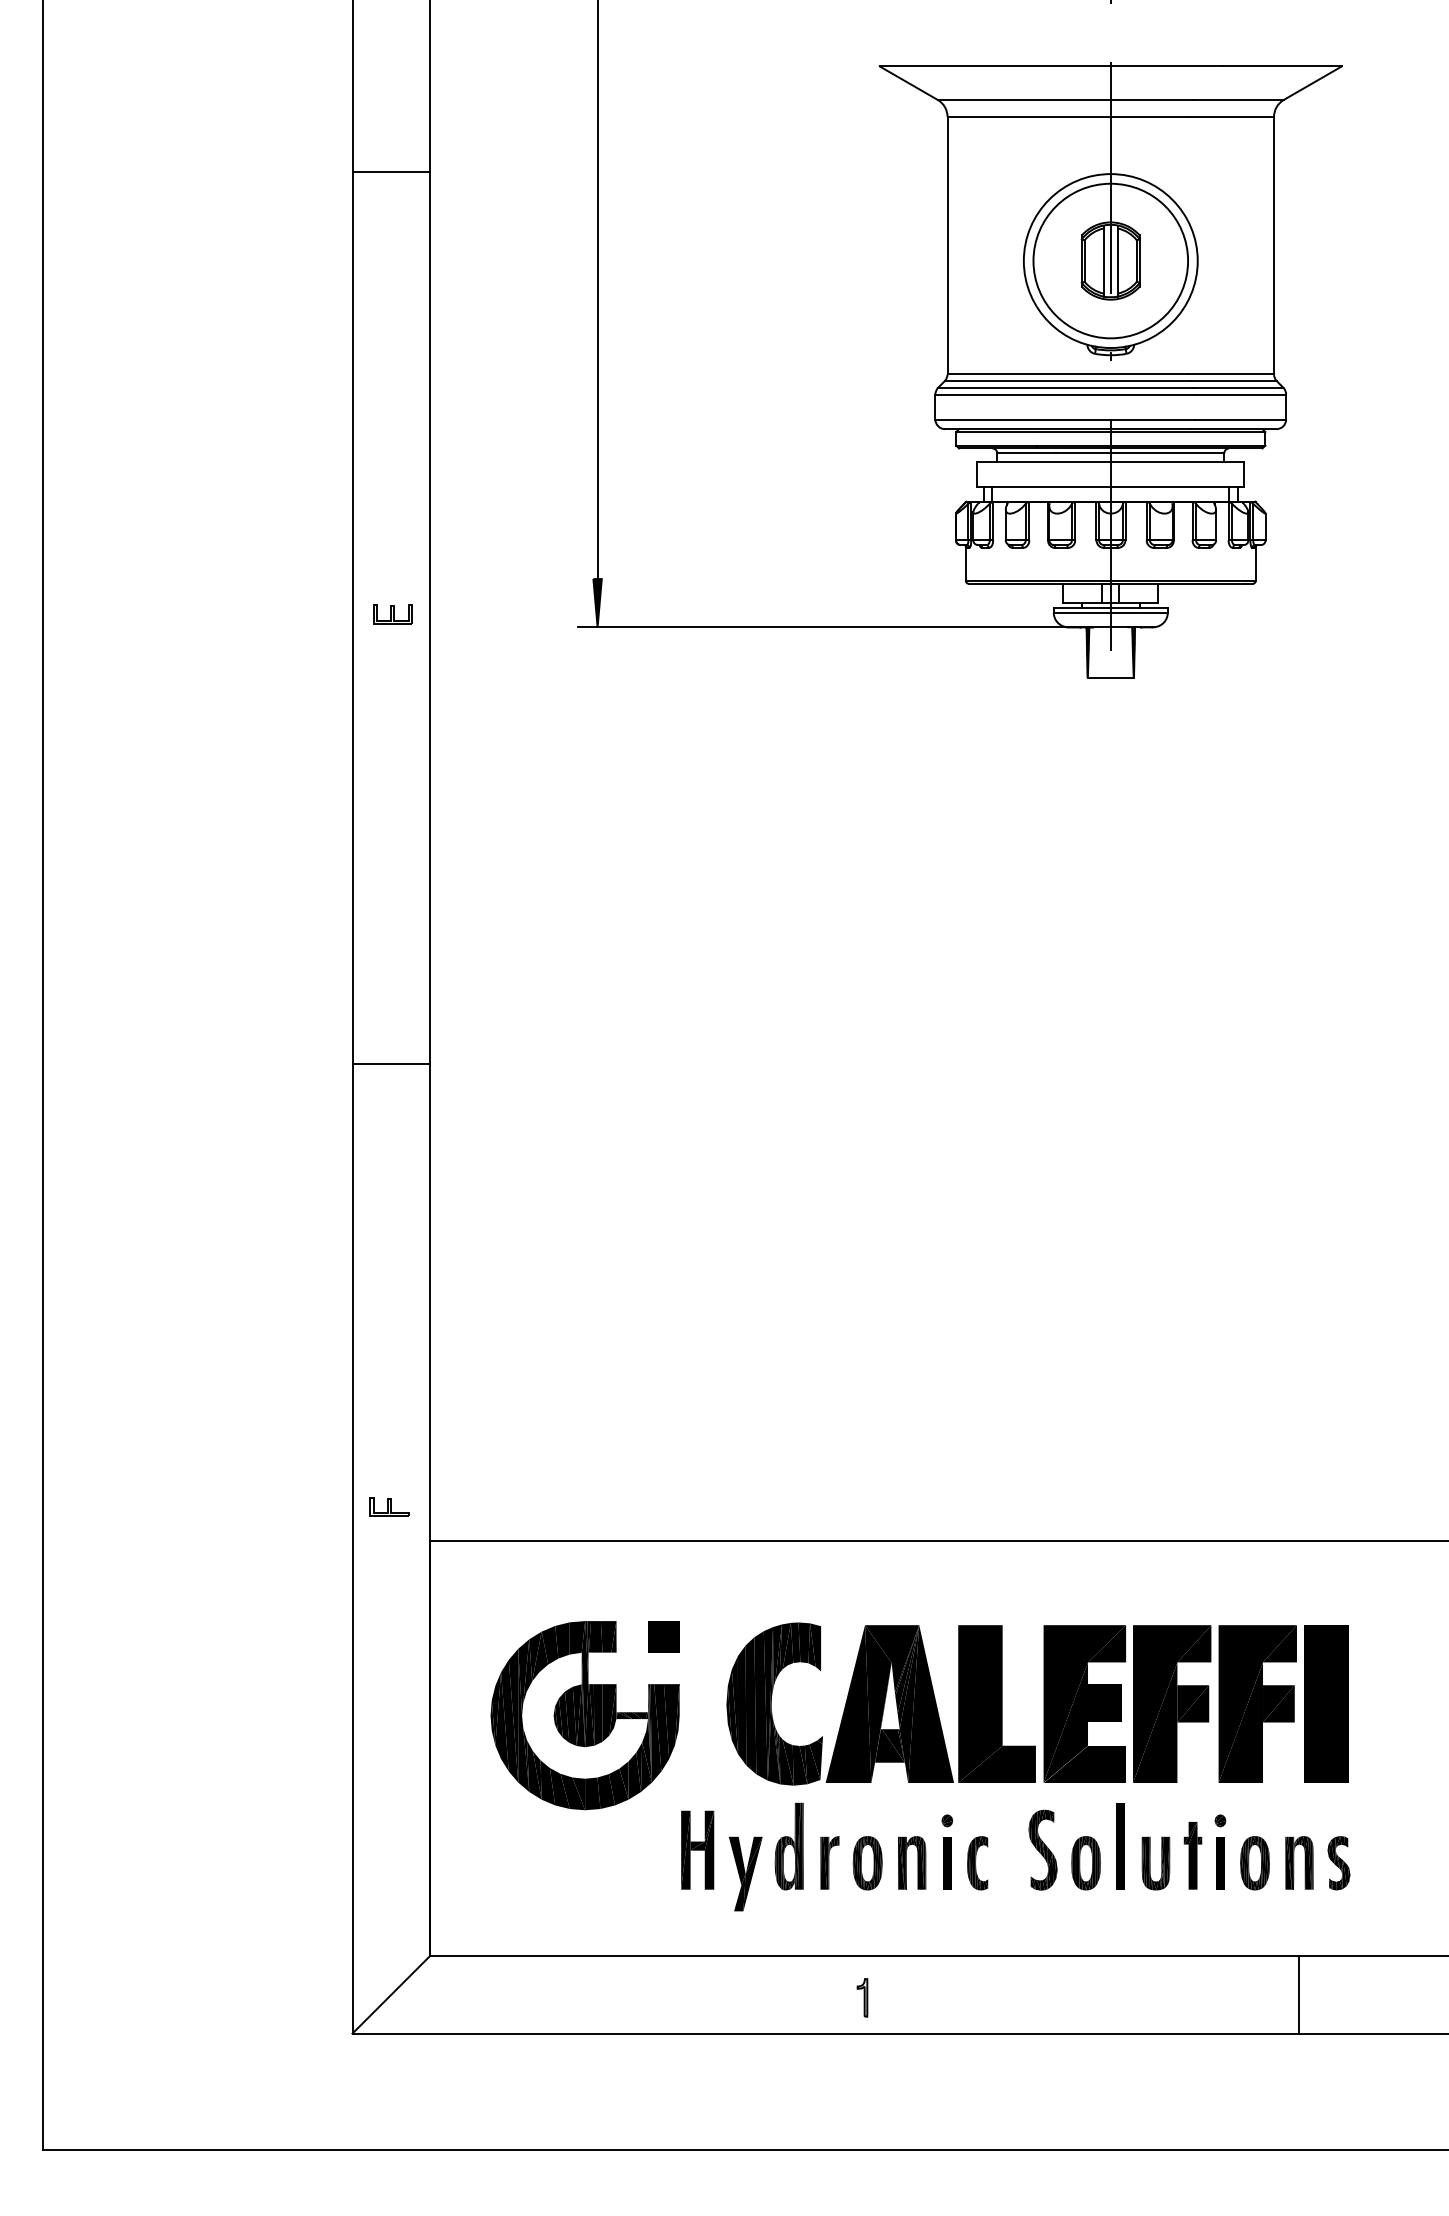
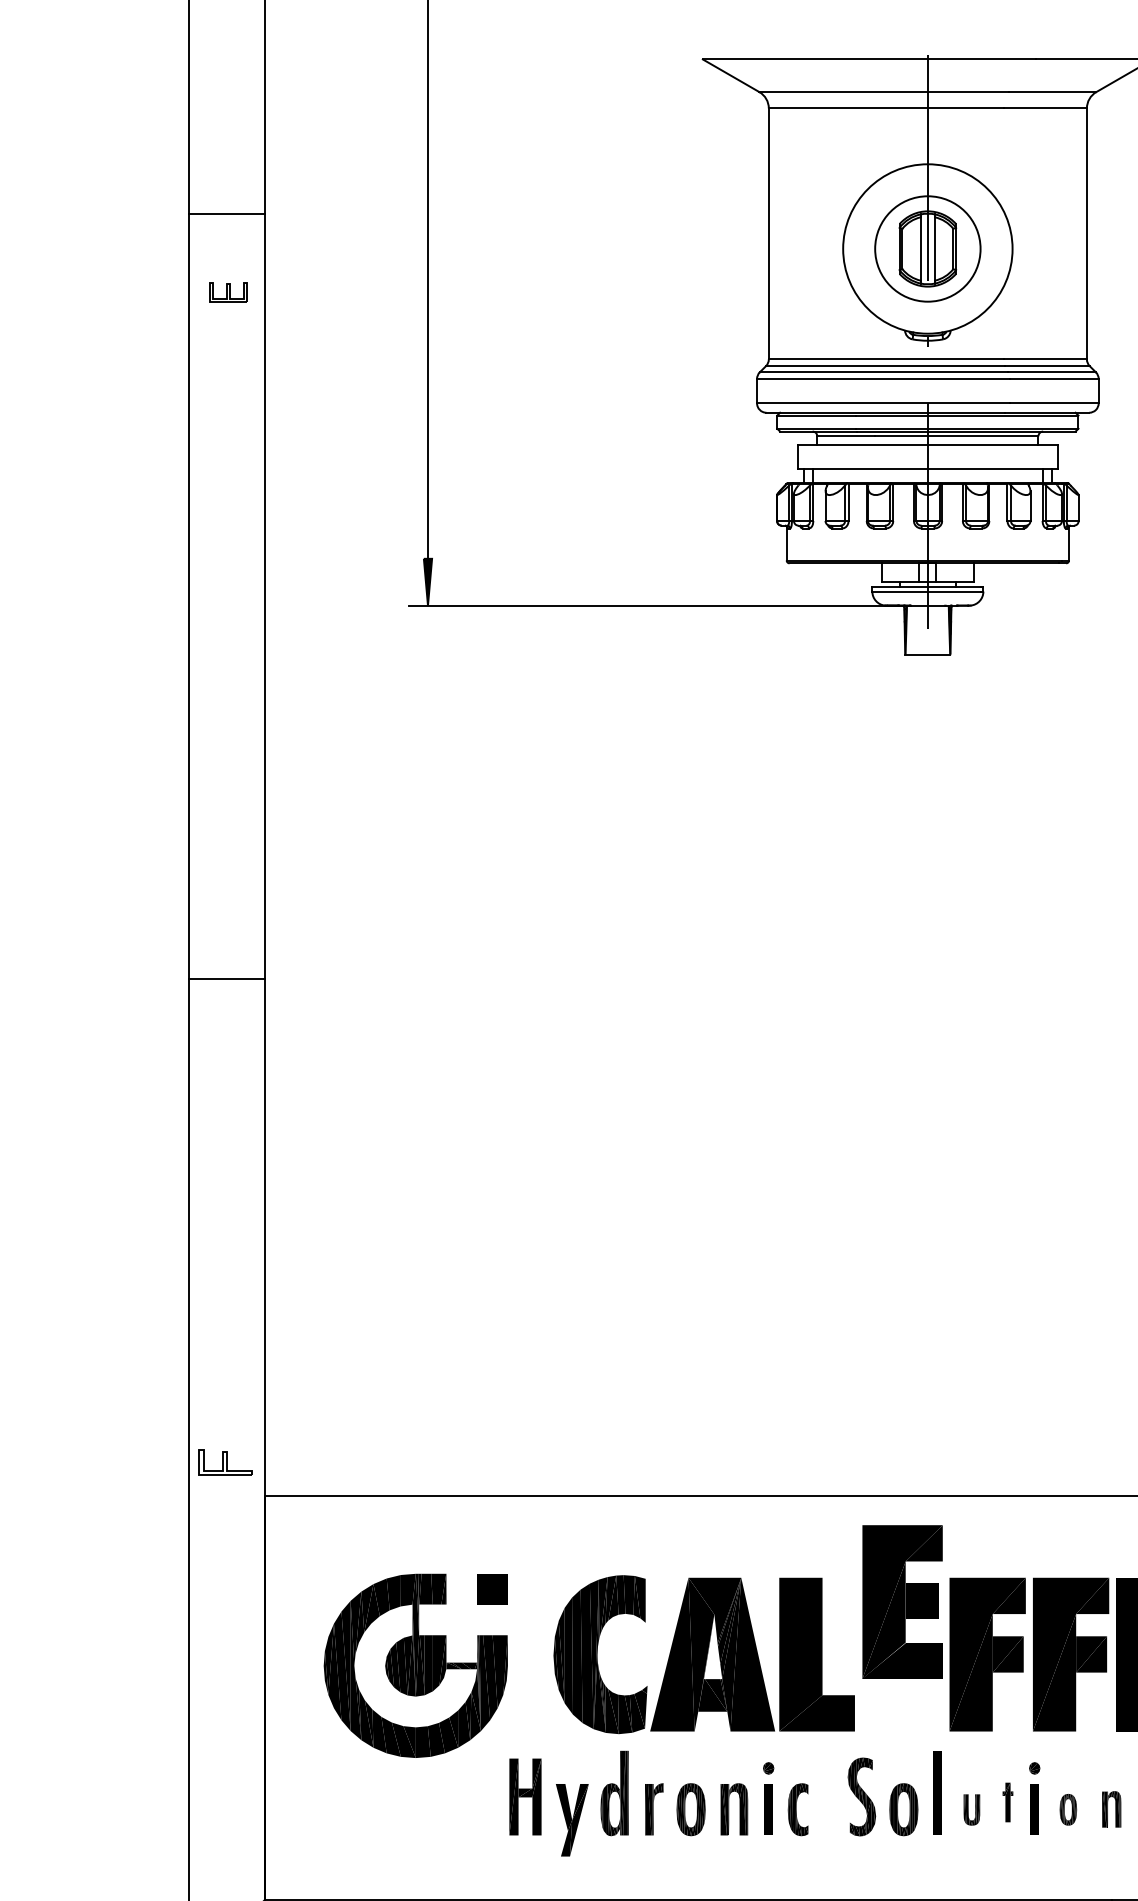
line: (390, 172) -> (226, 214), moved
circle: (1110, 260) -> (927, 248), size x0.7
part: (392, 614) -> (228, 292), moved
line: (390, 1064) -> (226, 979), moved
part: (389, 1506) -> (225, 1462), size x1.4
part: (1084, 1703) -> (902, 1601), moved
part: (1192, 1855) -> (1007, 1802), size x0.6
part: (1299, 1862) -> (1111, 1808), size x0.7
part: (1155, 1863) -> (971, 1809), size x0.6
part: (1254, 1863) -> (1067, 1809), size x0.6

